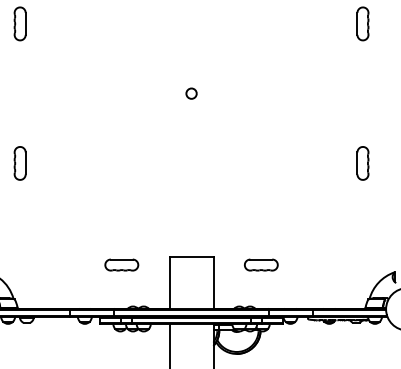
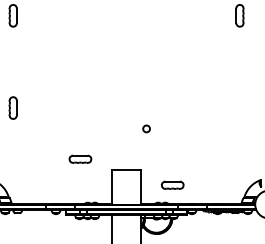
circle: (191, 93) -> (146, 128), moved
part: (362, 162) -> (239, 107), removed
part: (121, 263) -> (80, 158), moved
part: (260, 263) -> (172, 184), moved

